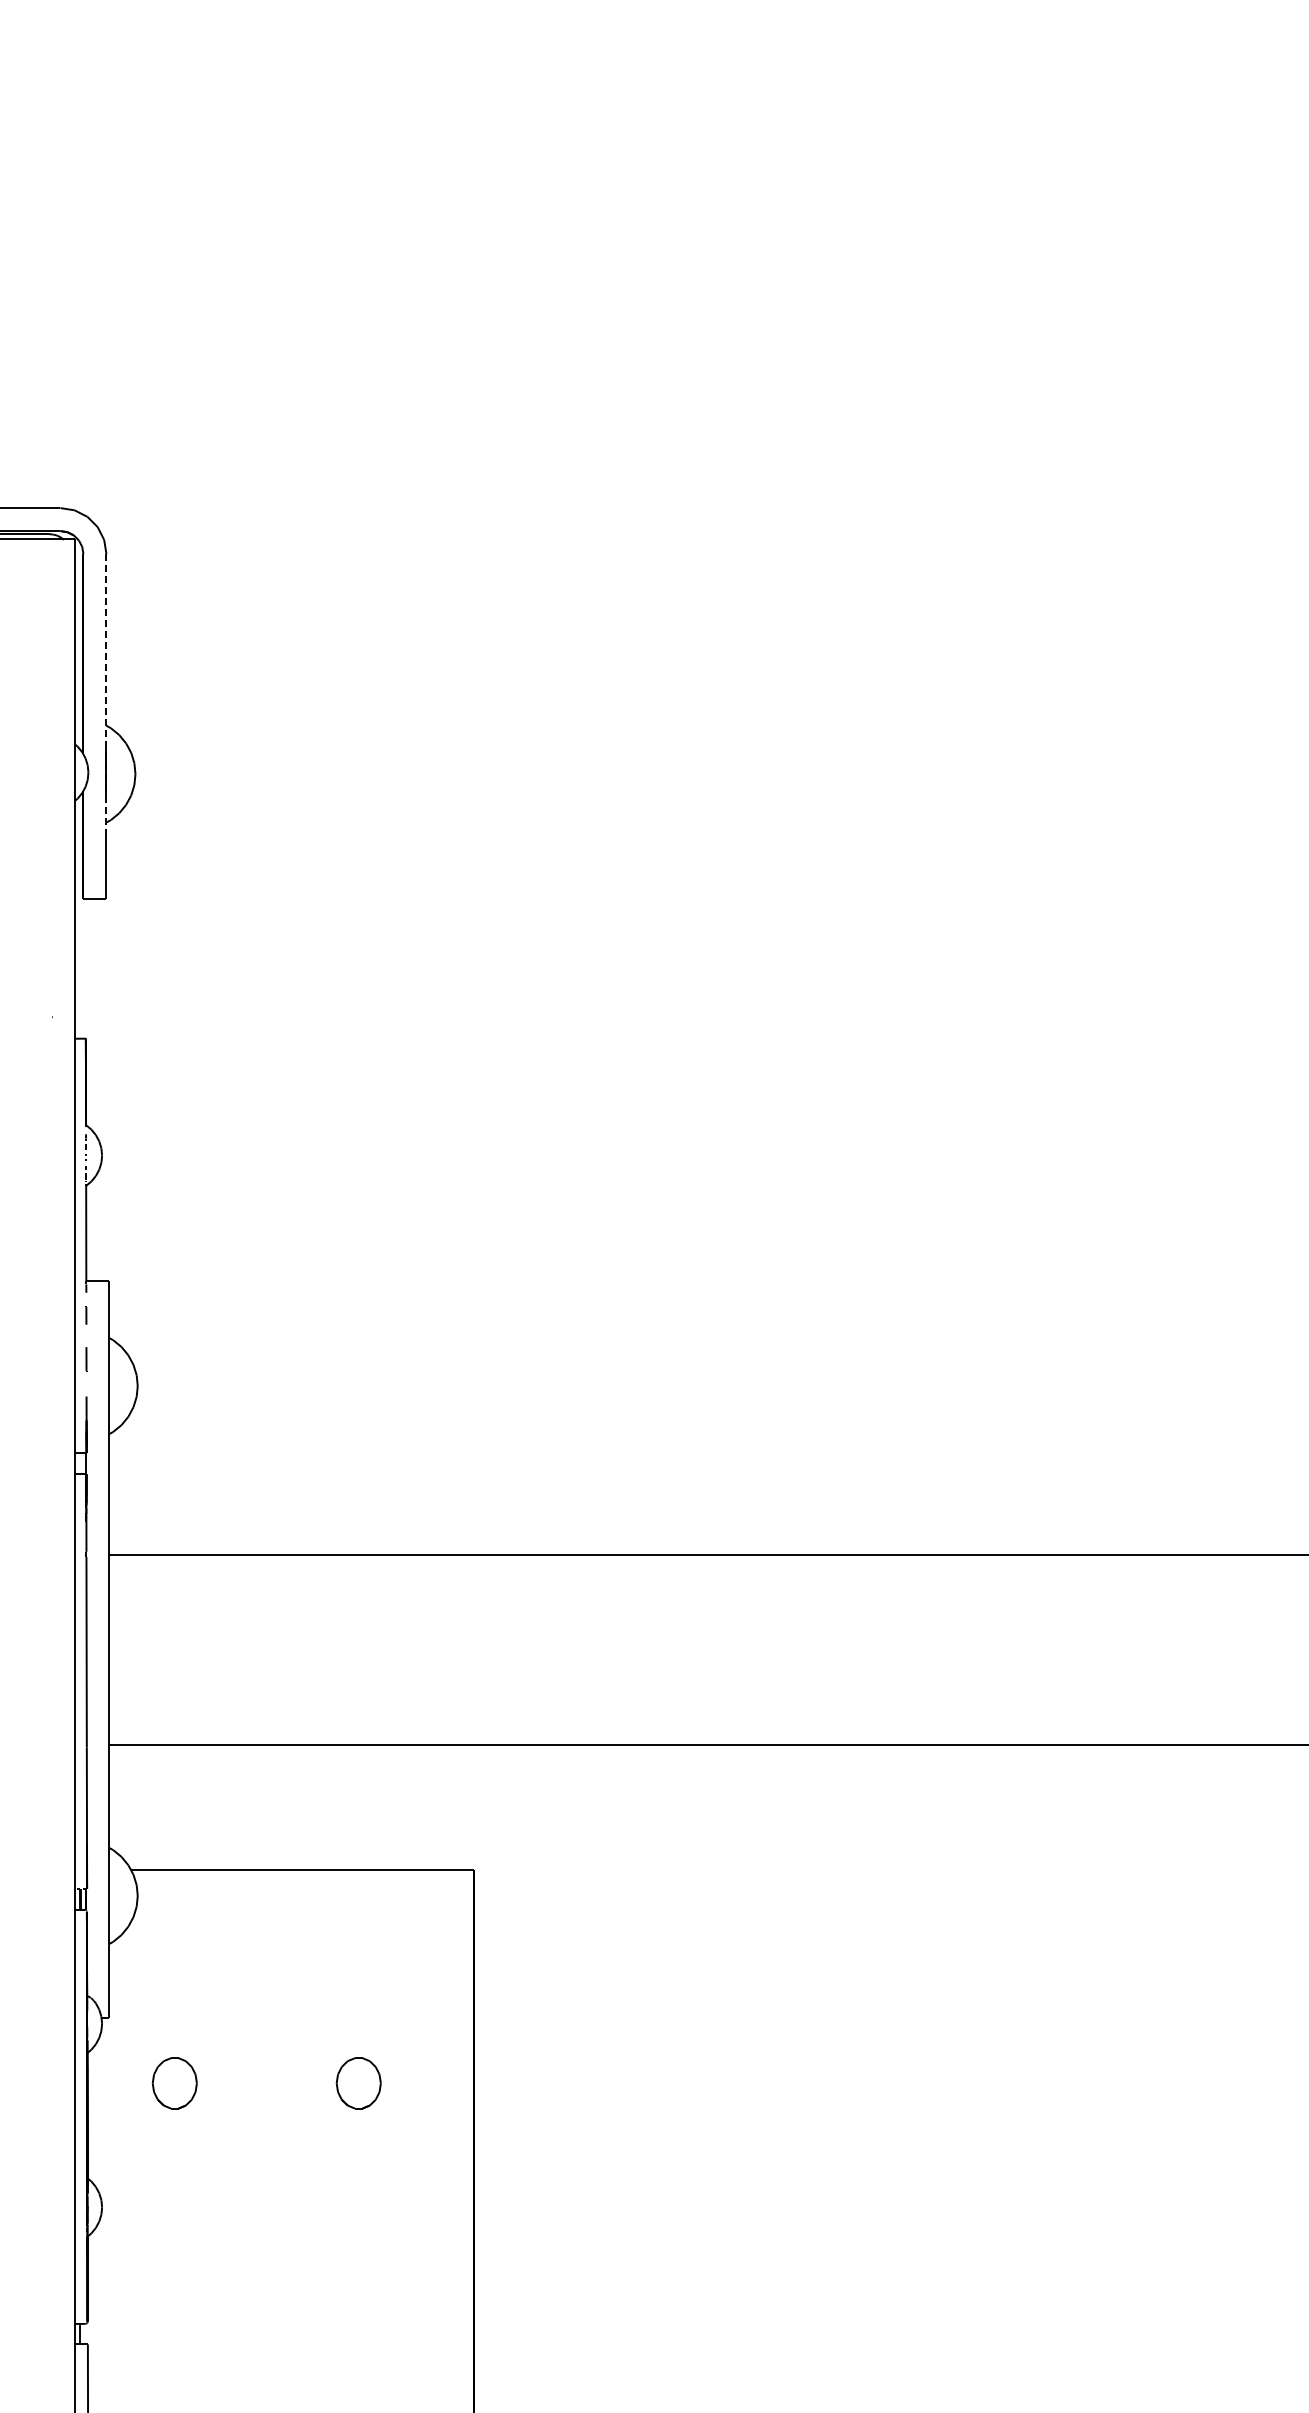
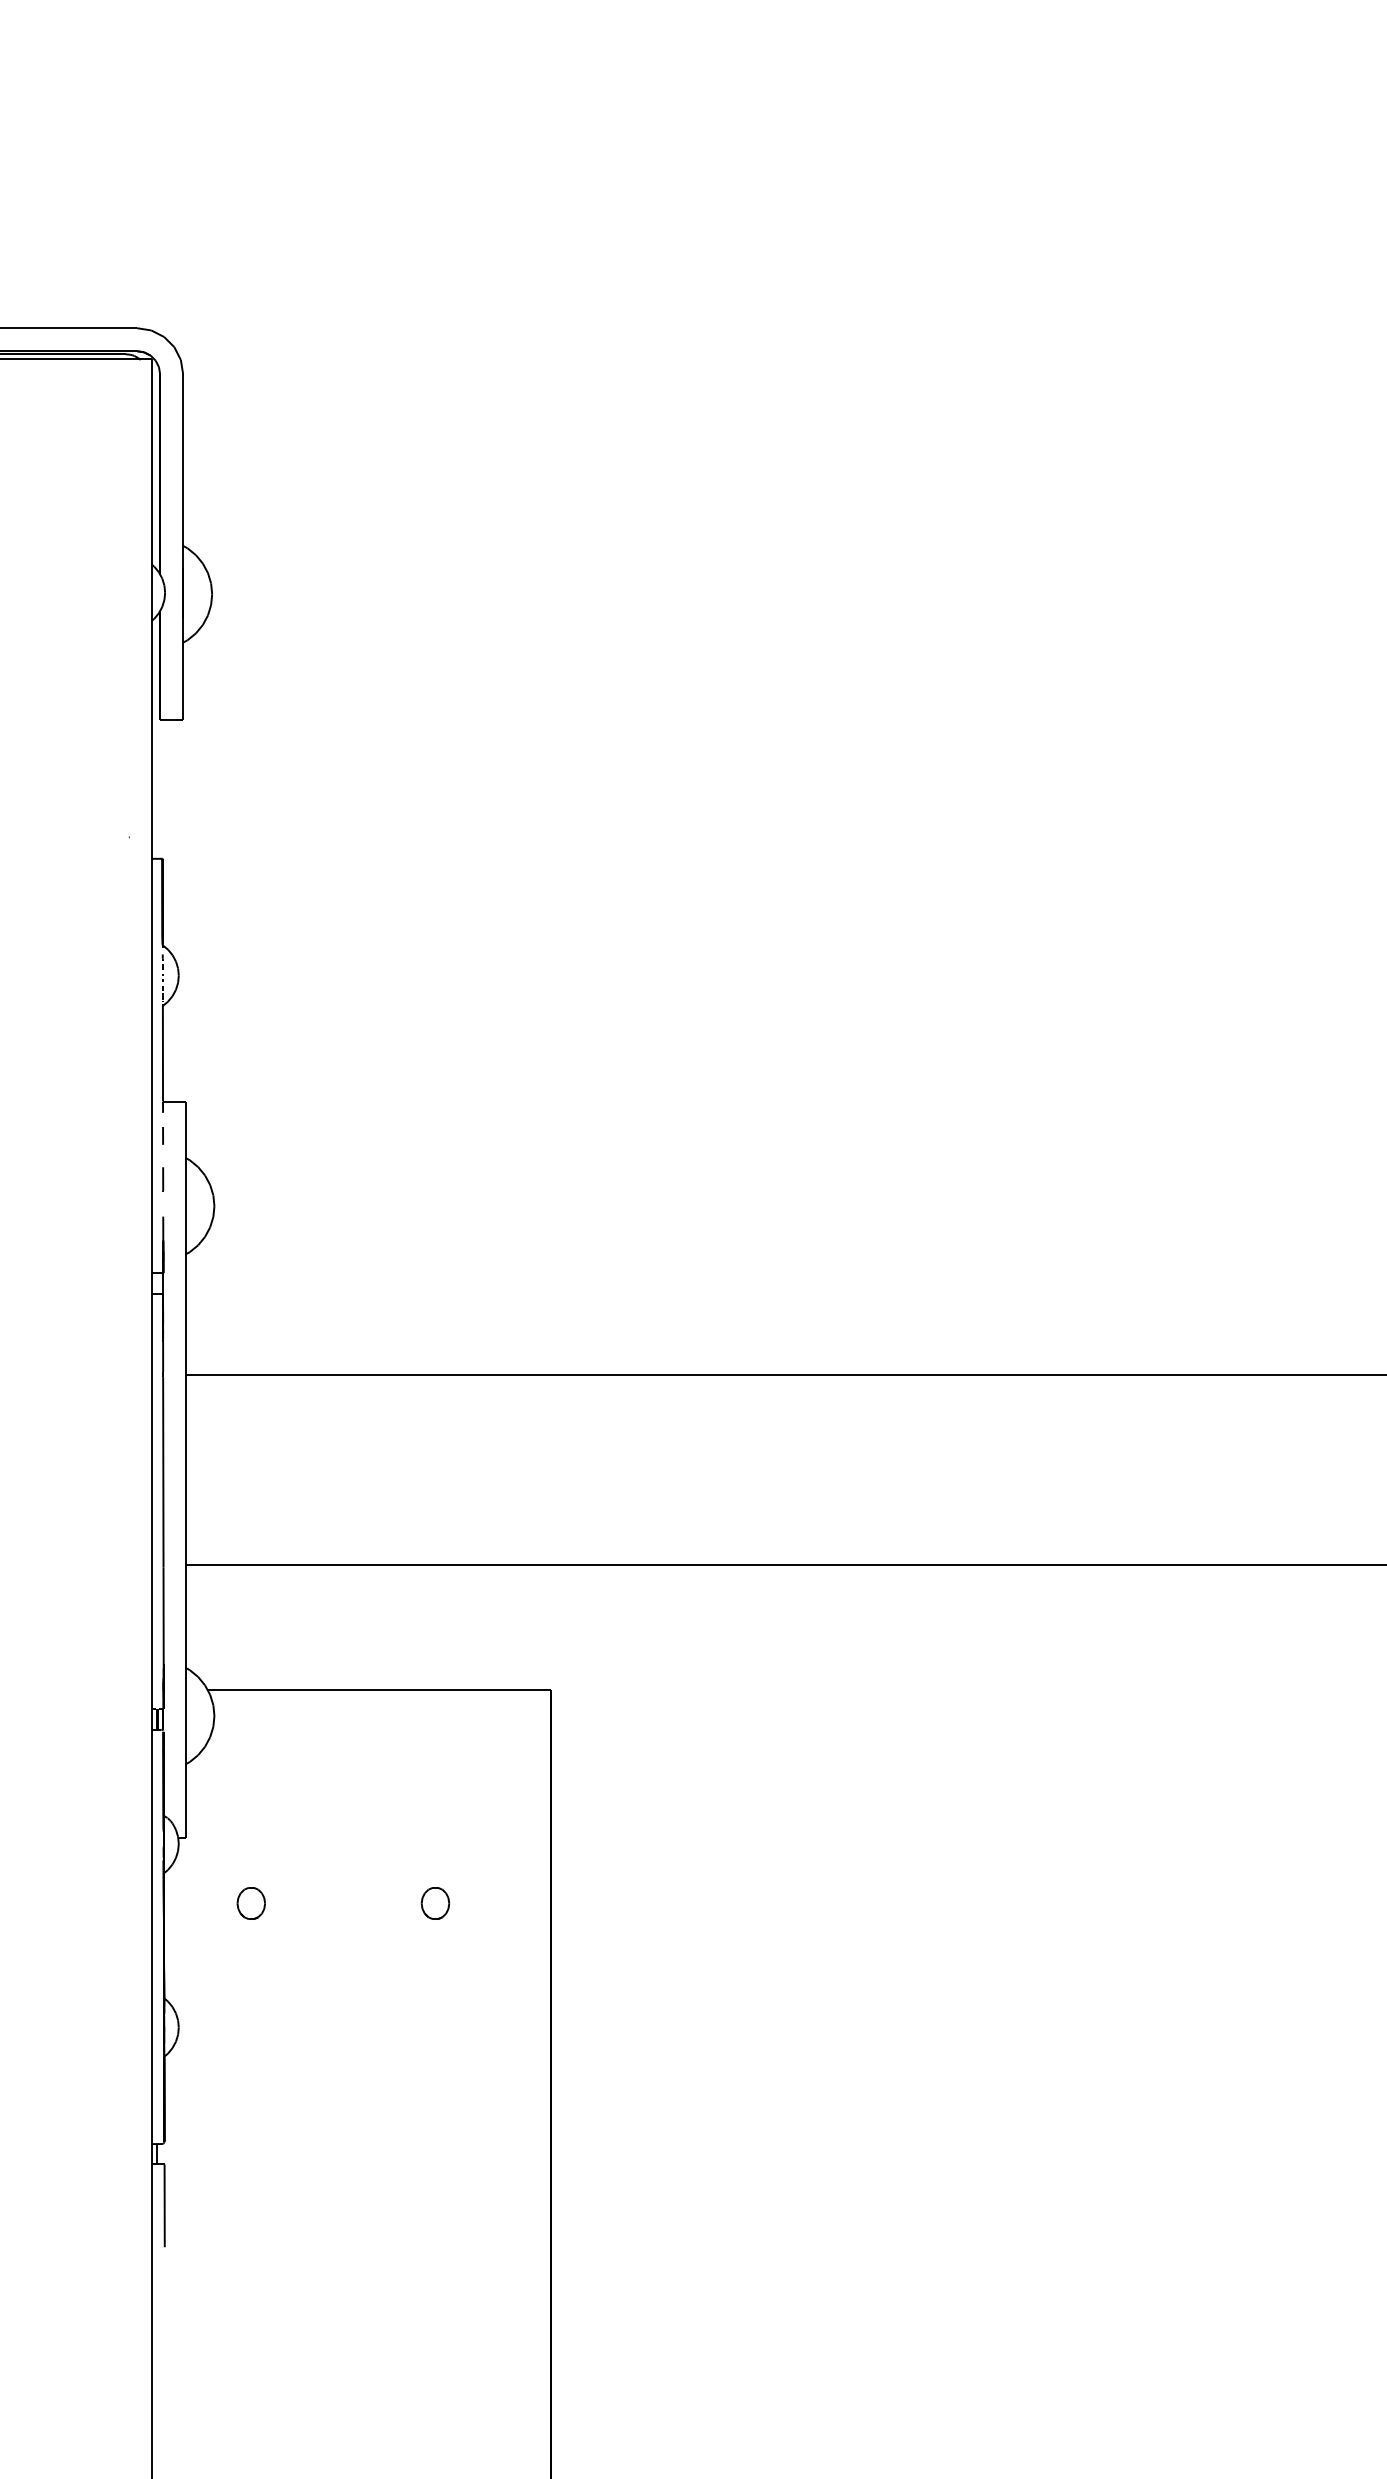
line: (106, 694) -> (183, 514), dashed -> solid
part: (173, 2083) -> (250, 1903), size x0.62
part: (358, 2083) -> (435, 1903), size x0.62

